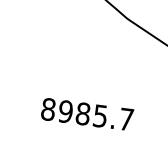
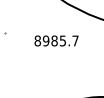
text: (87, 113) -> (56, 40), moved

